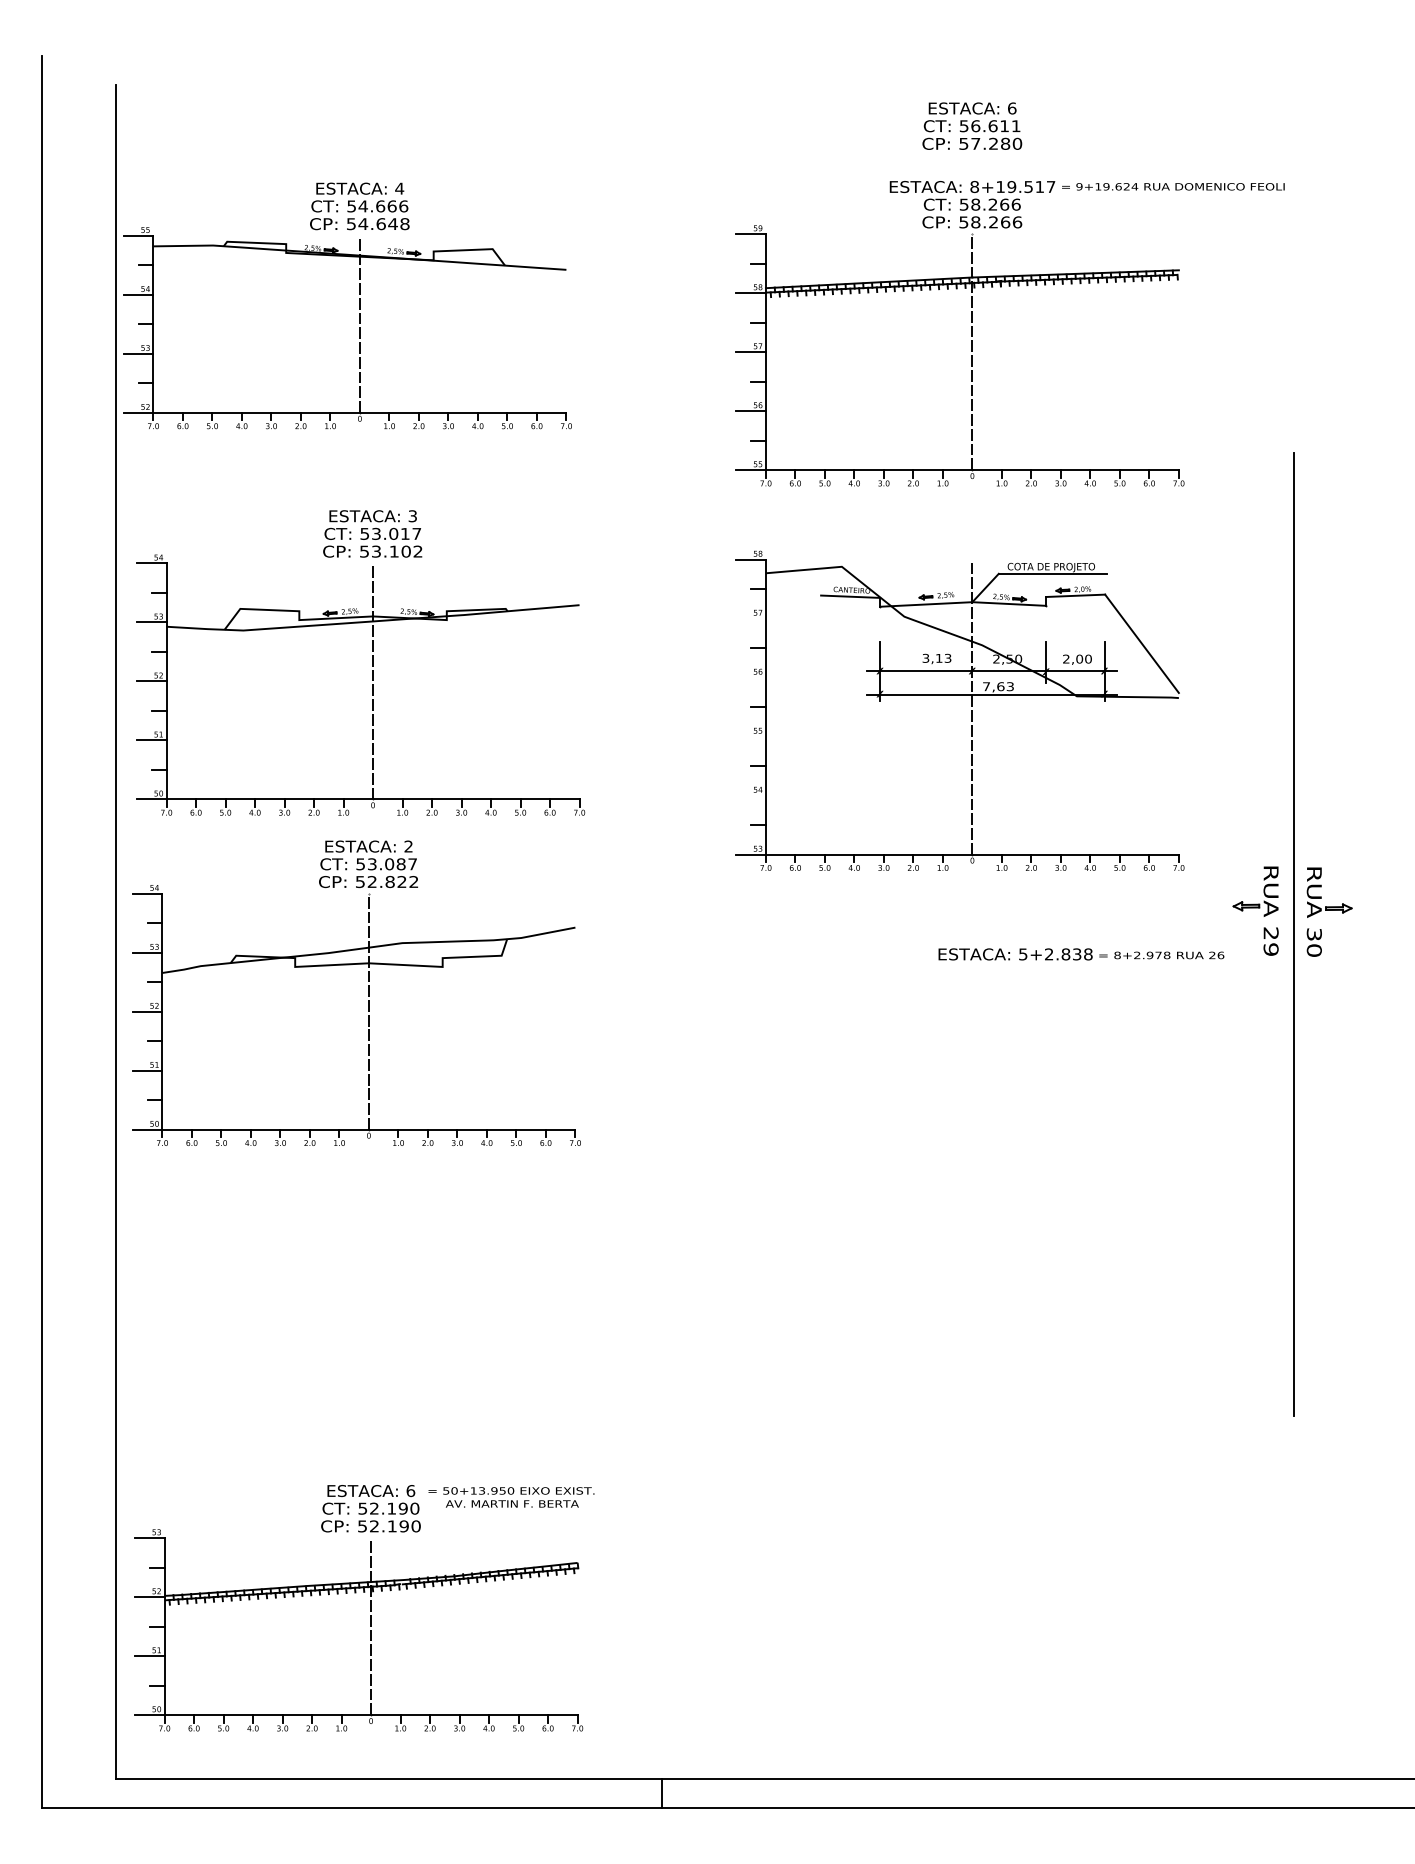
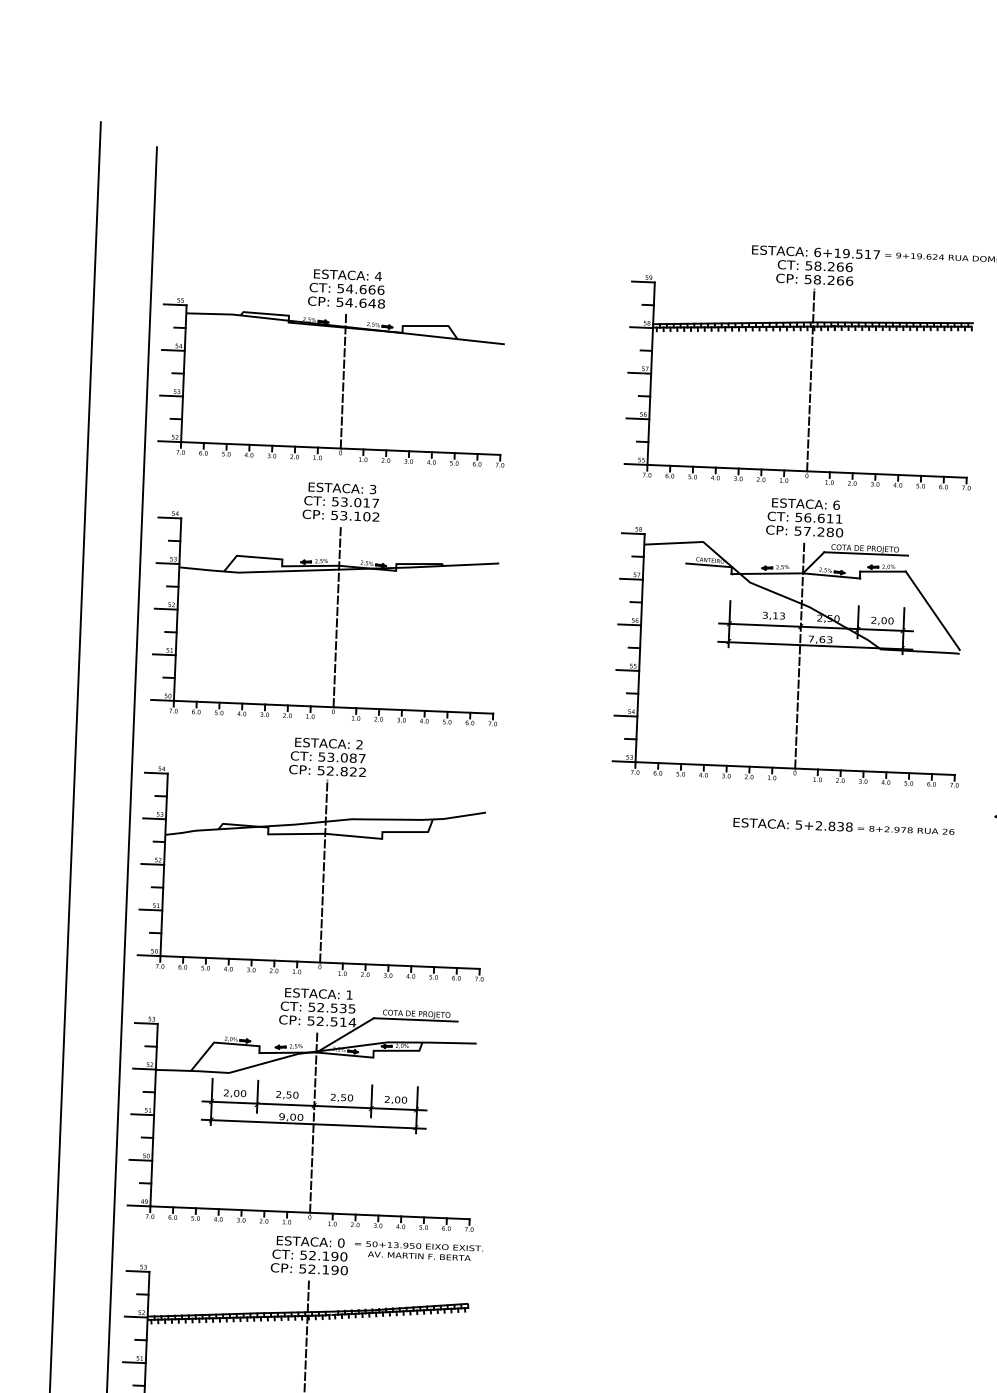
text: (972, 125) -> (805, 517), moved
text: (974, 186) -> (817, 252), 8+19.517 -> 6+19.517
part: (359, 305) -> (343, 365), moved
line: (750, 618) -> (630, 579), added
line: (750, 677) -> (629, 624), added
line: (750, 736) -> (627, 670), added
line: (750, 795) -> (625, 715), added
text: (1081, 954) -> (844, 826), moved
part: (356, 1316) -> (304, 1106), added
text: (410, 1490) -> (341, 1242), 6 -> 0

